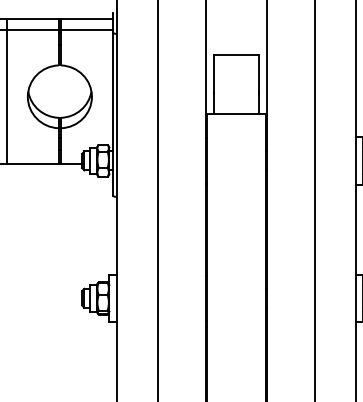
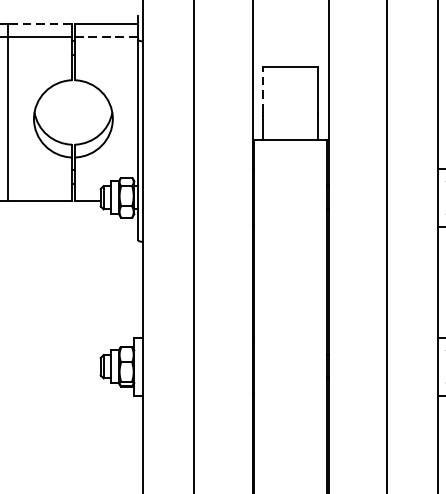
line: (32, 19) -> (39, 23), solid -> dashed
line: (86, 29) -> (106, 36), solid -> dashed
line: (213, 72) -> (262, 88), solid -> dashed

